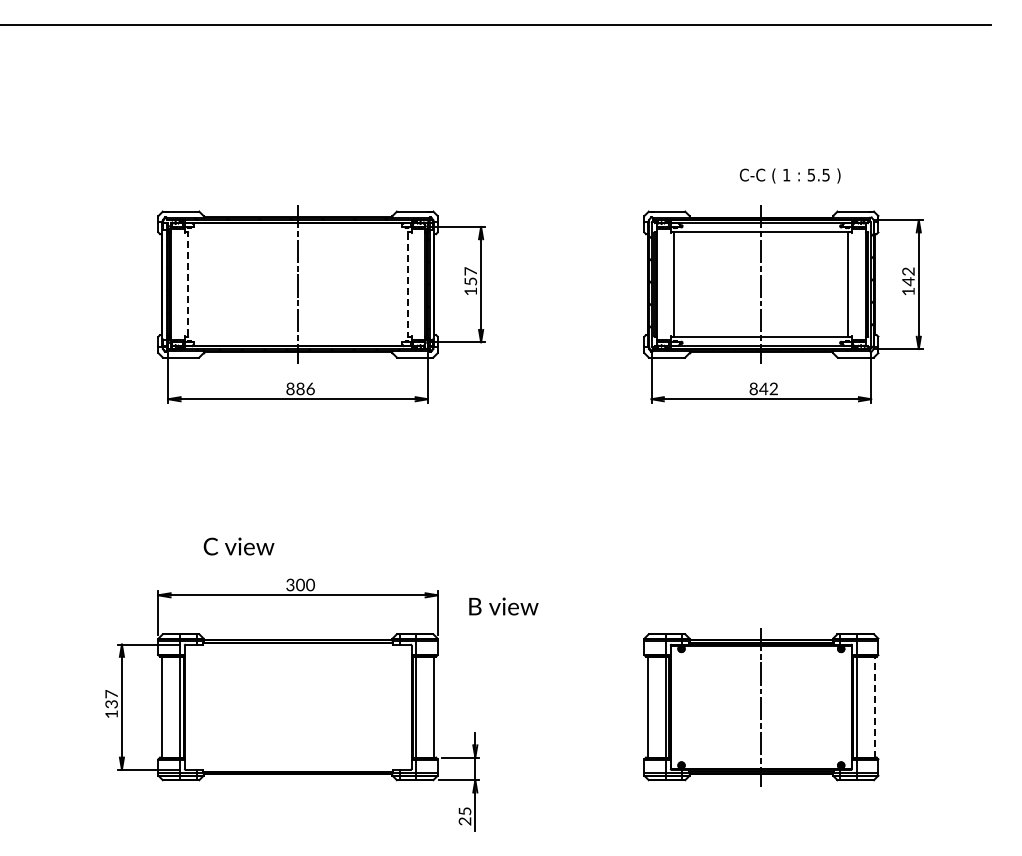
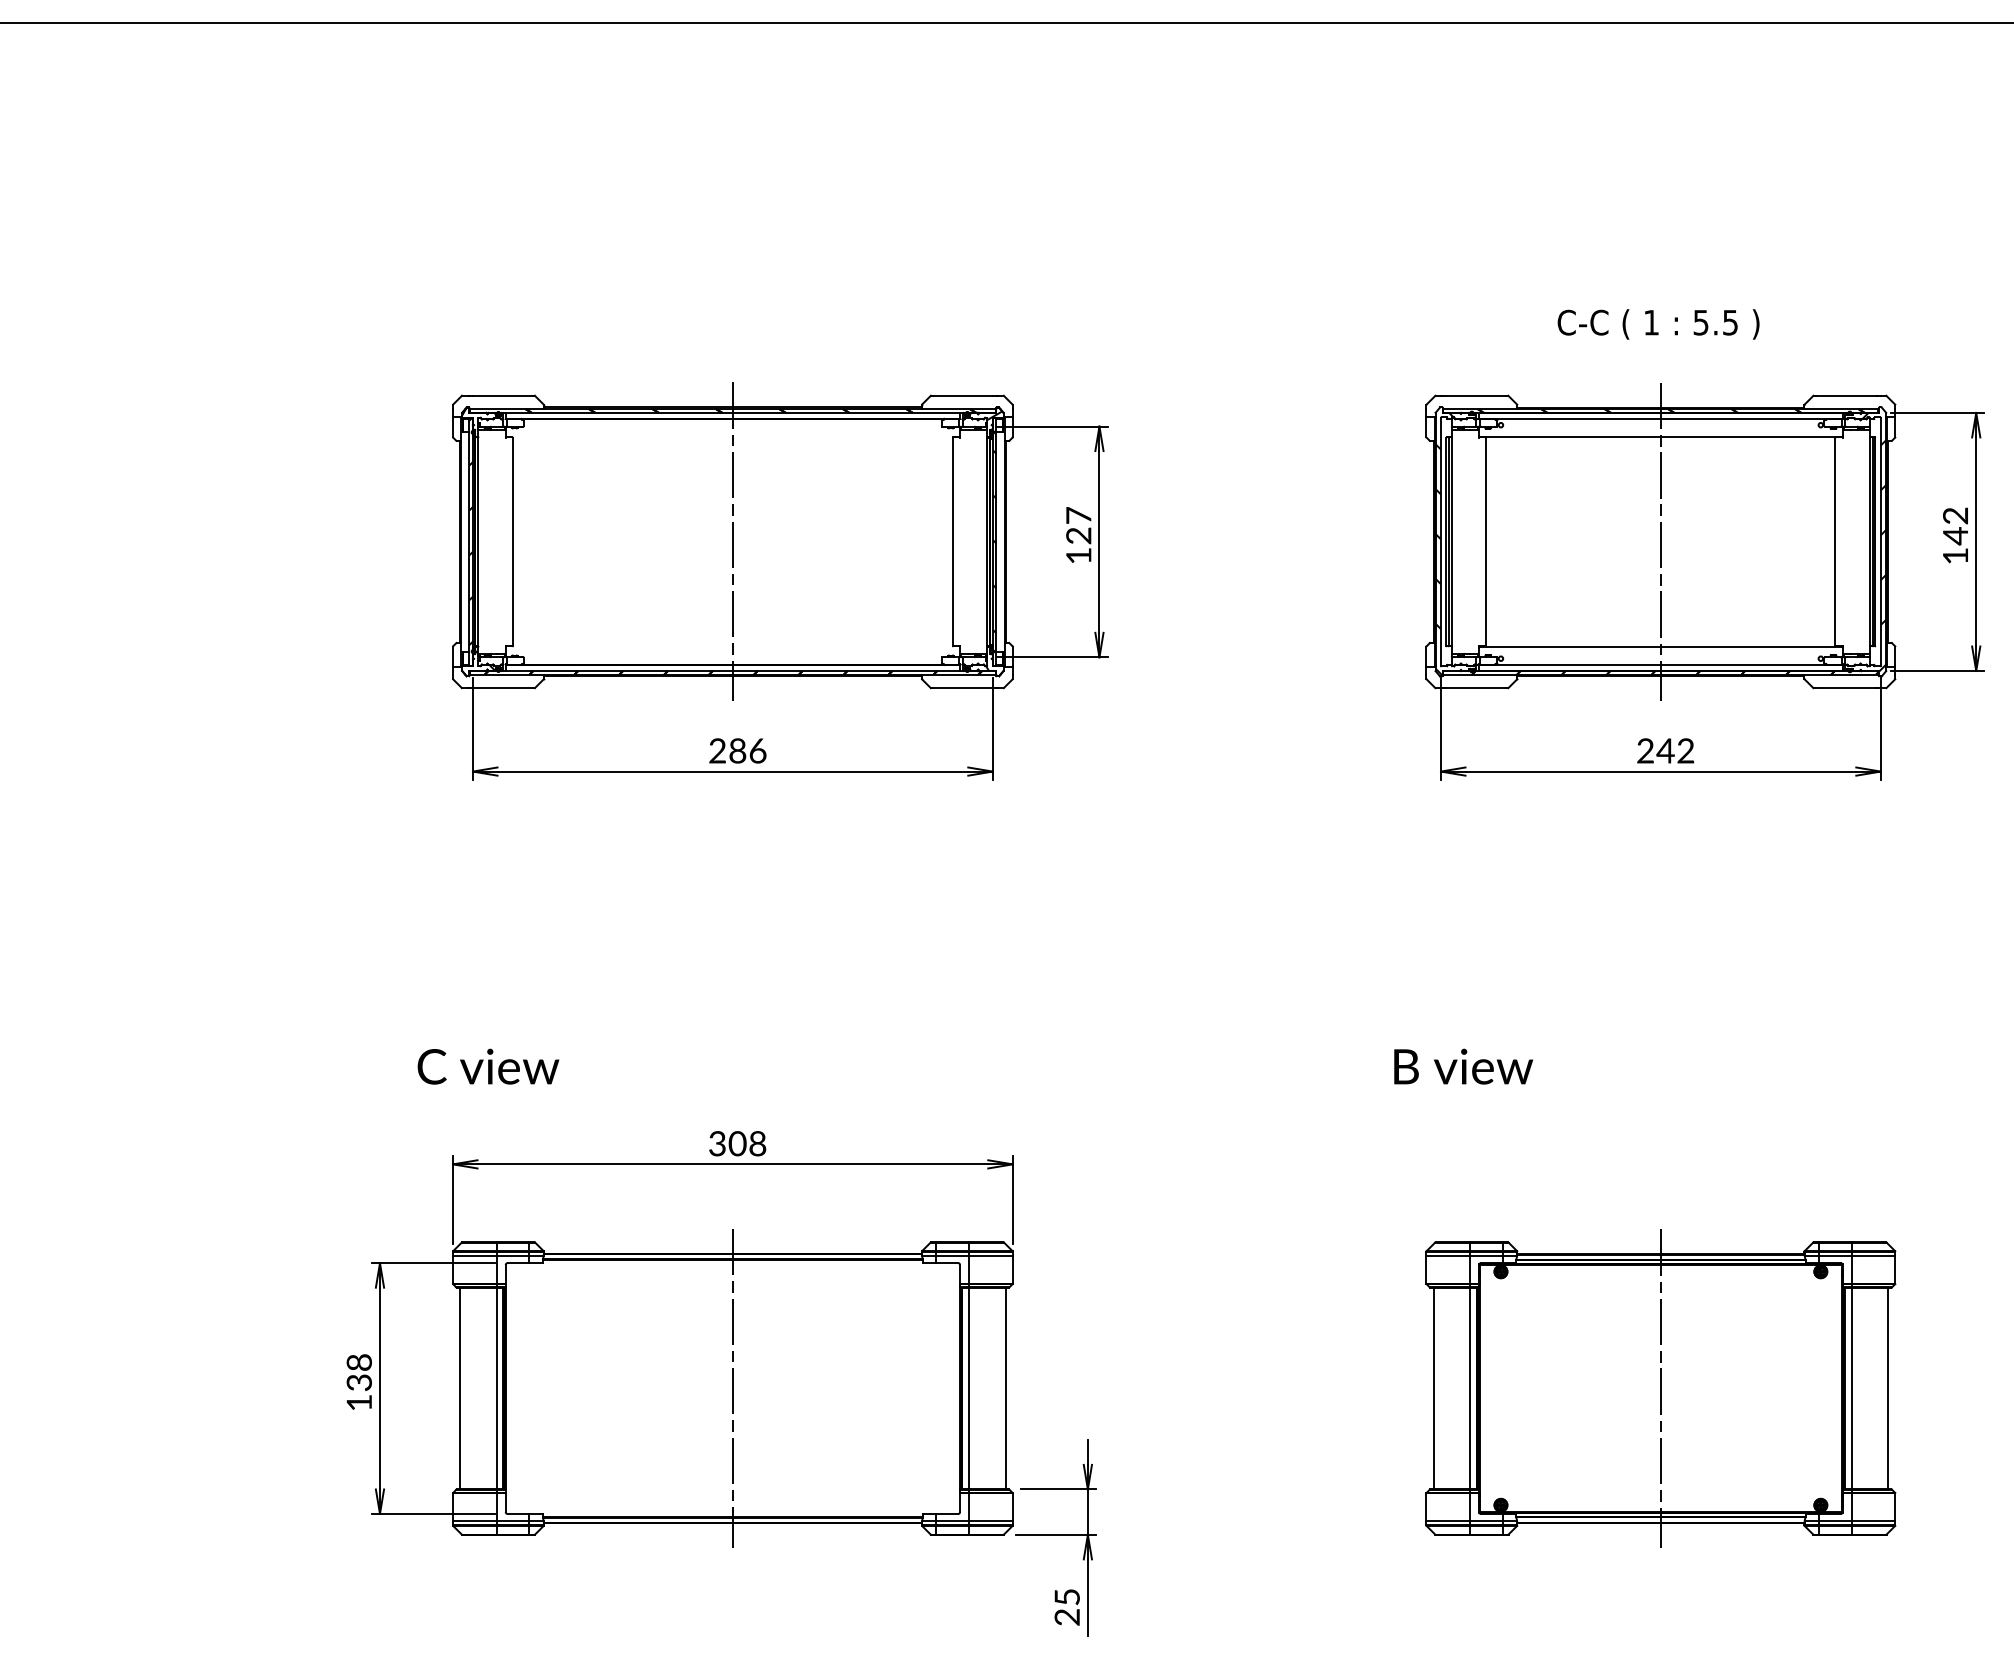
text: (790, 175) -> (1659, 323), moved
text: (470, 281) -> (1078, 535), 157 -> 127
line: (188, 284) -> (513, 541), dashed -> solid
line: (407, 284) -> (952, 541), dashed -> solid
text: (290, 389) -> (717, 752), 886 -> 286
text: (753, 389) -> (1645, 752), 842 -> 242
text: (238, 546) -> (487, 1066), moved
text: (310, 584) -> (757, 1142), 300 -> 308
text: (503, 606) -> (1462, 1066), moved
text: (111, 694) -> (359, 1363), 137 -> 138
line: (298, 706) -> (733, 1387), added
line: (874, 706) -> (1887, 1387), dashed -> solid

